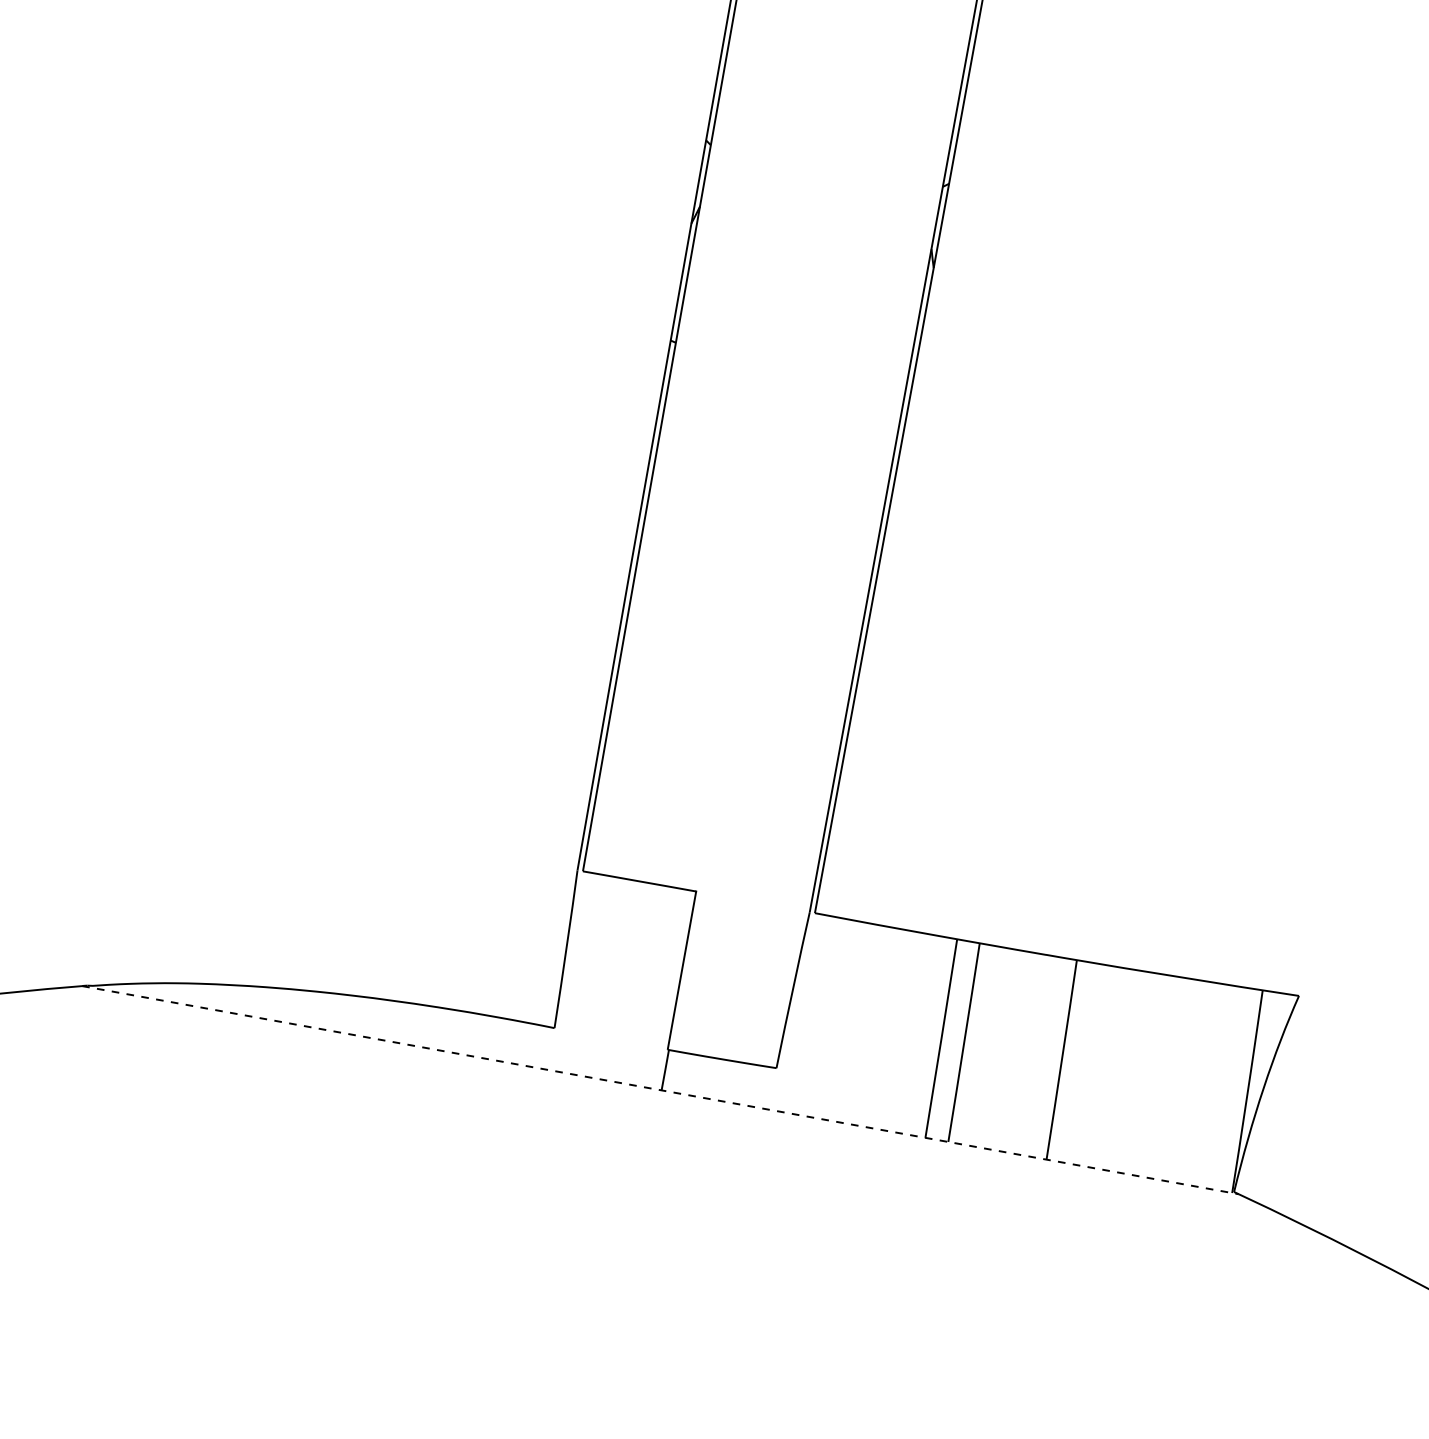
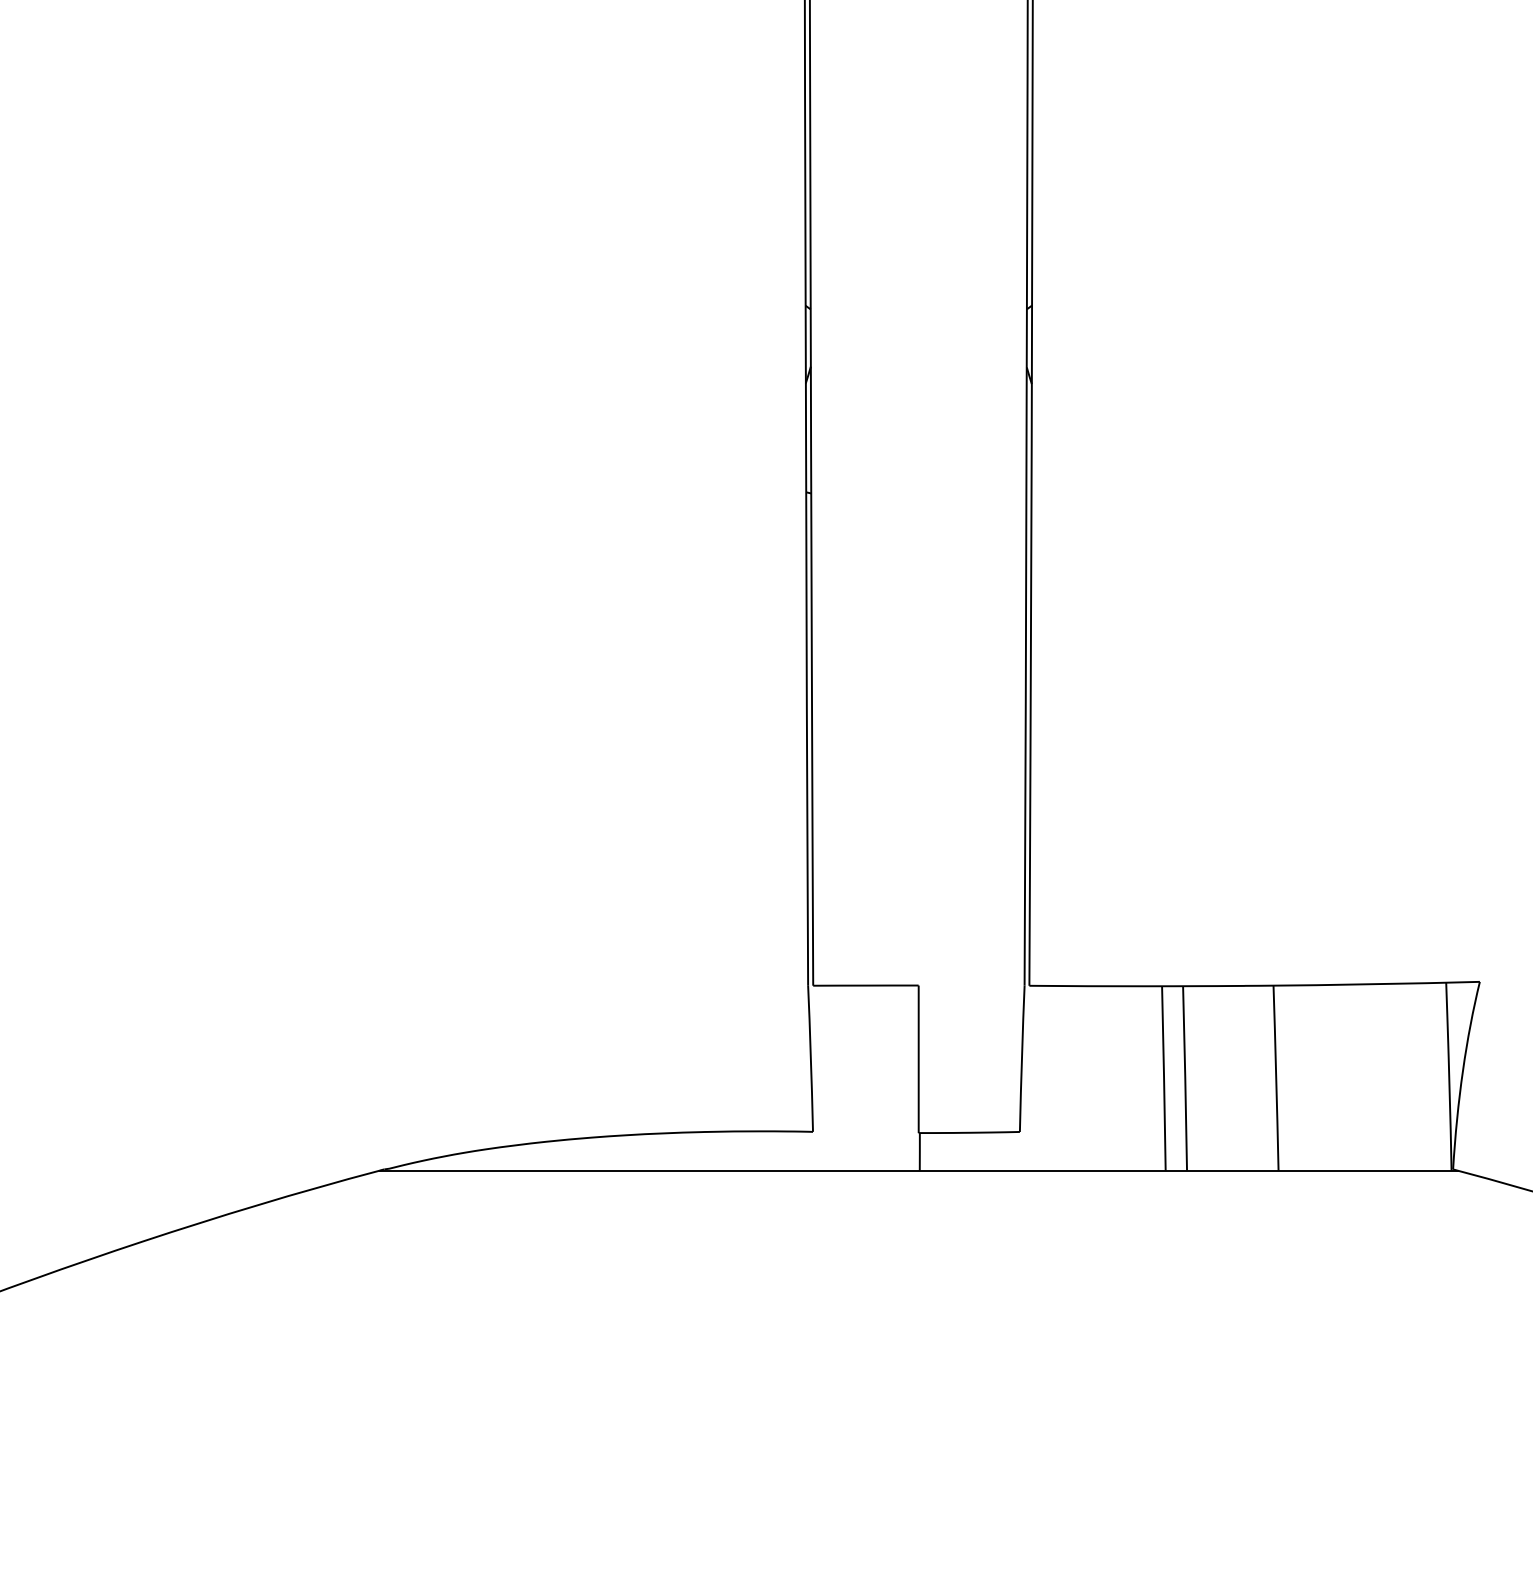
line: (660, 1089) -> (918, 1170), dashed -> solid

